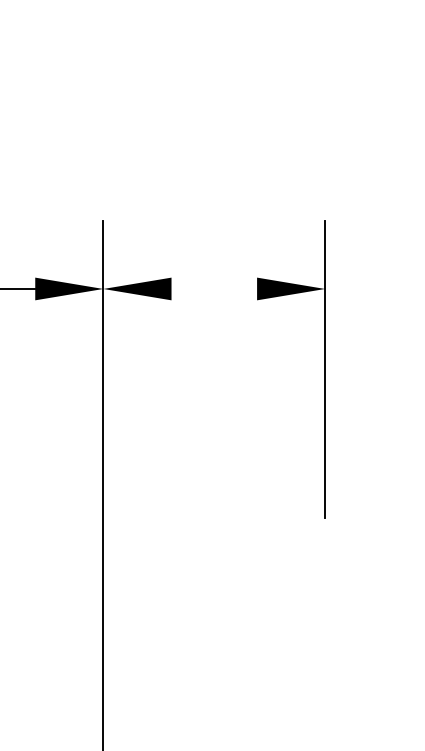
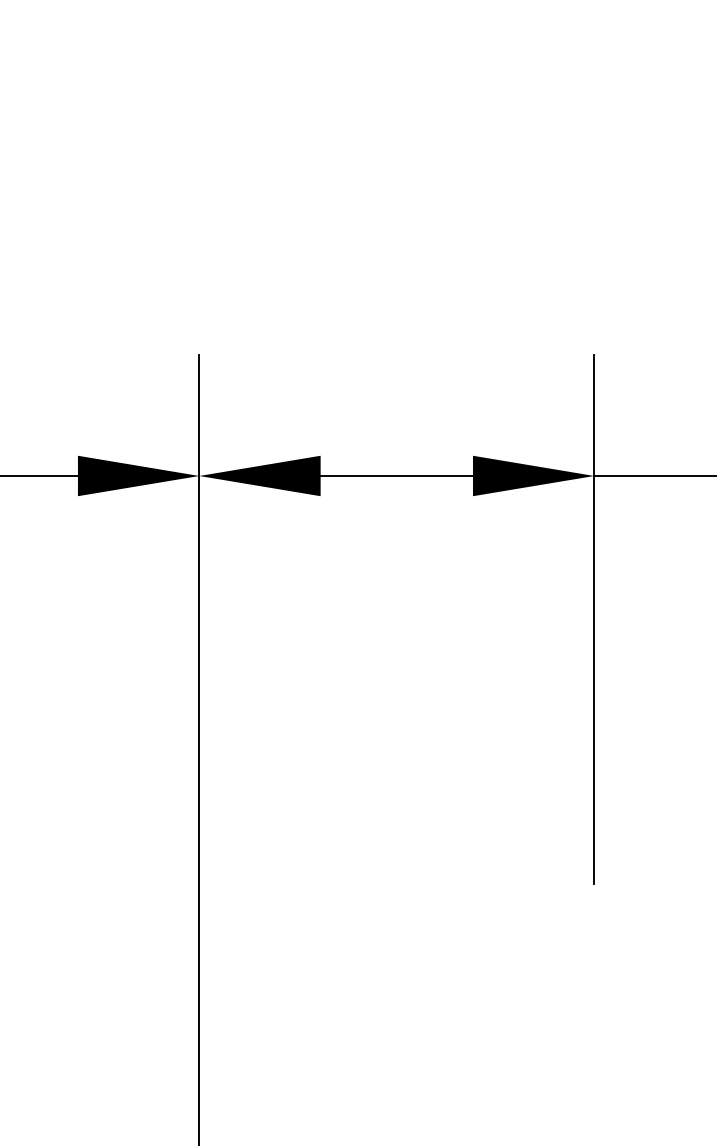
line: (214, 288) -> (397, 475), added
line: (359, 288) -> (655, 475), added

